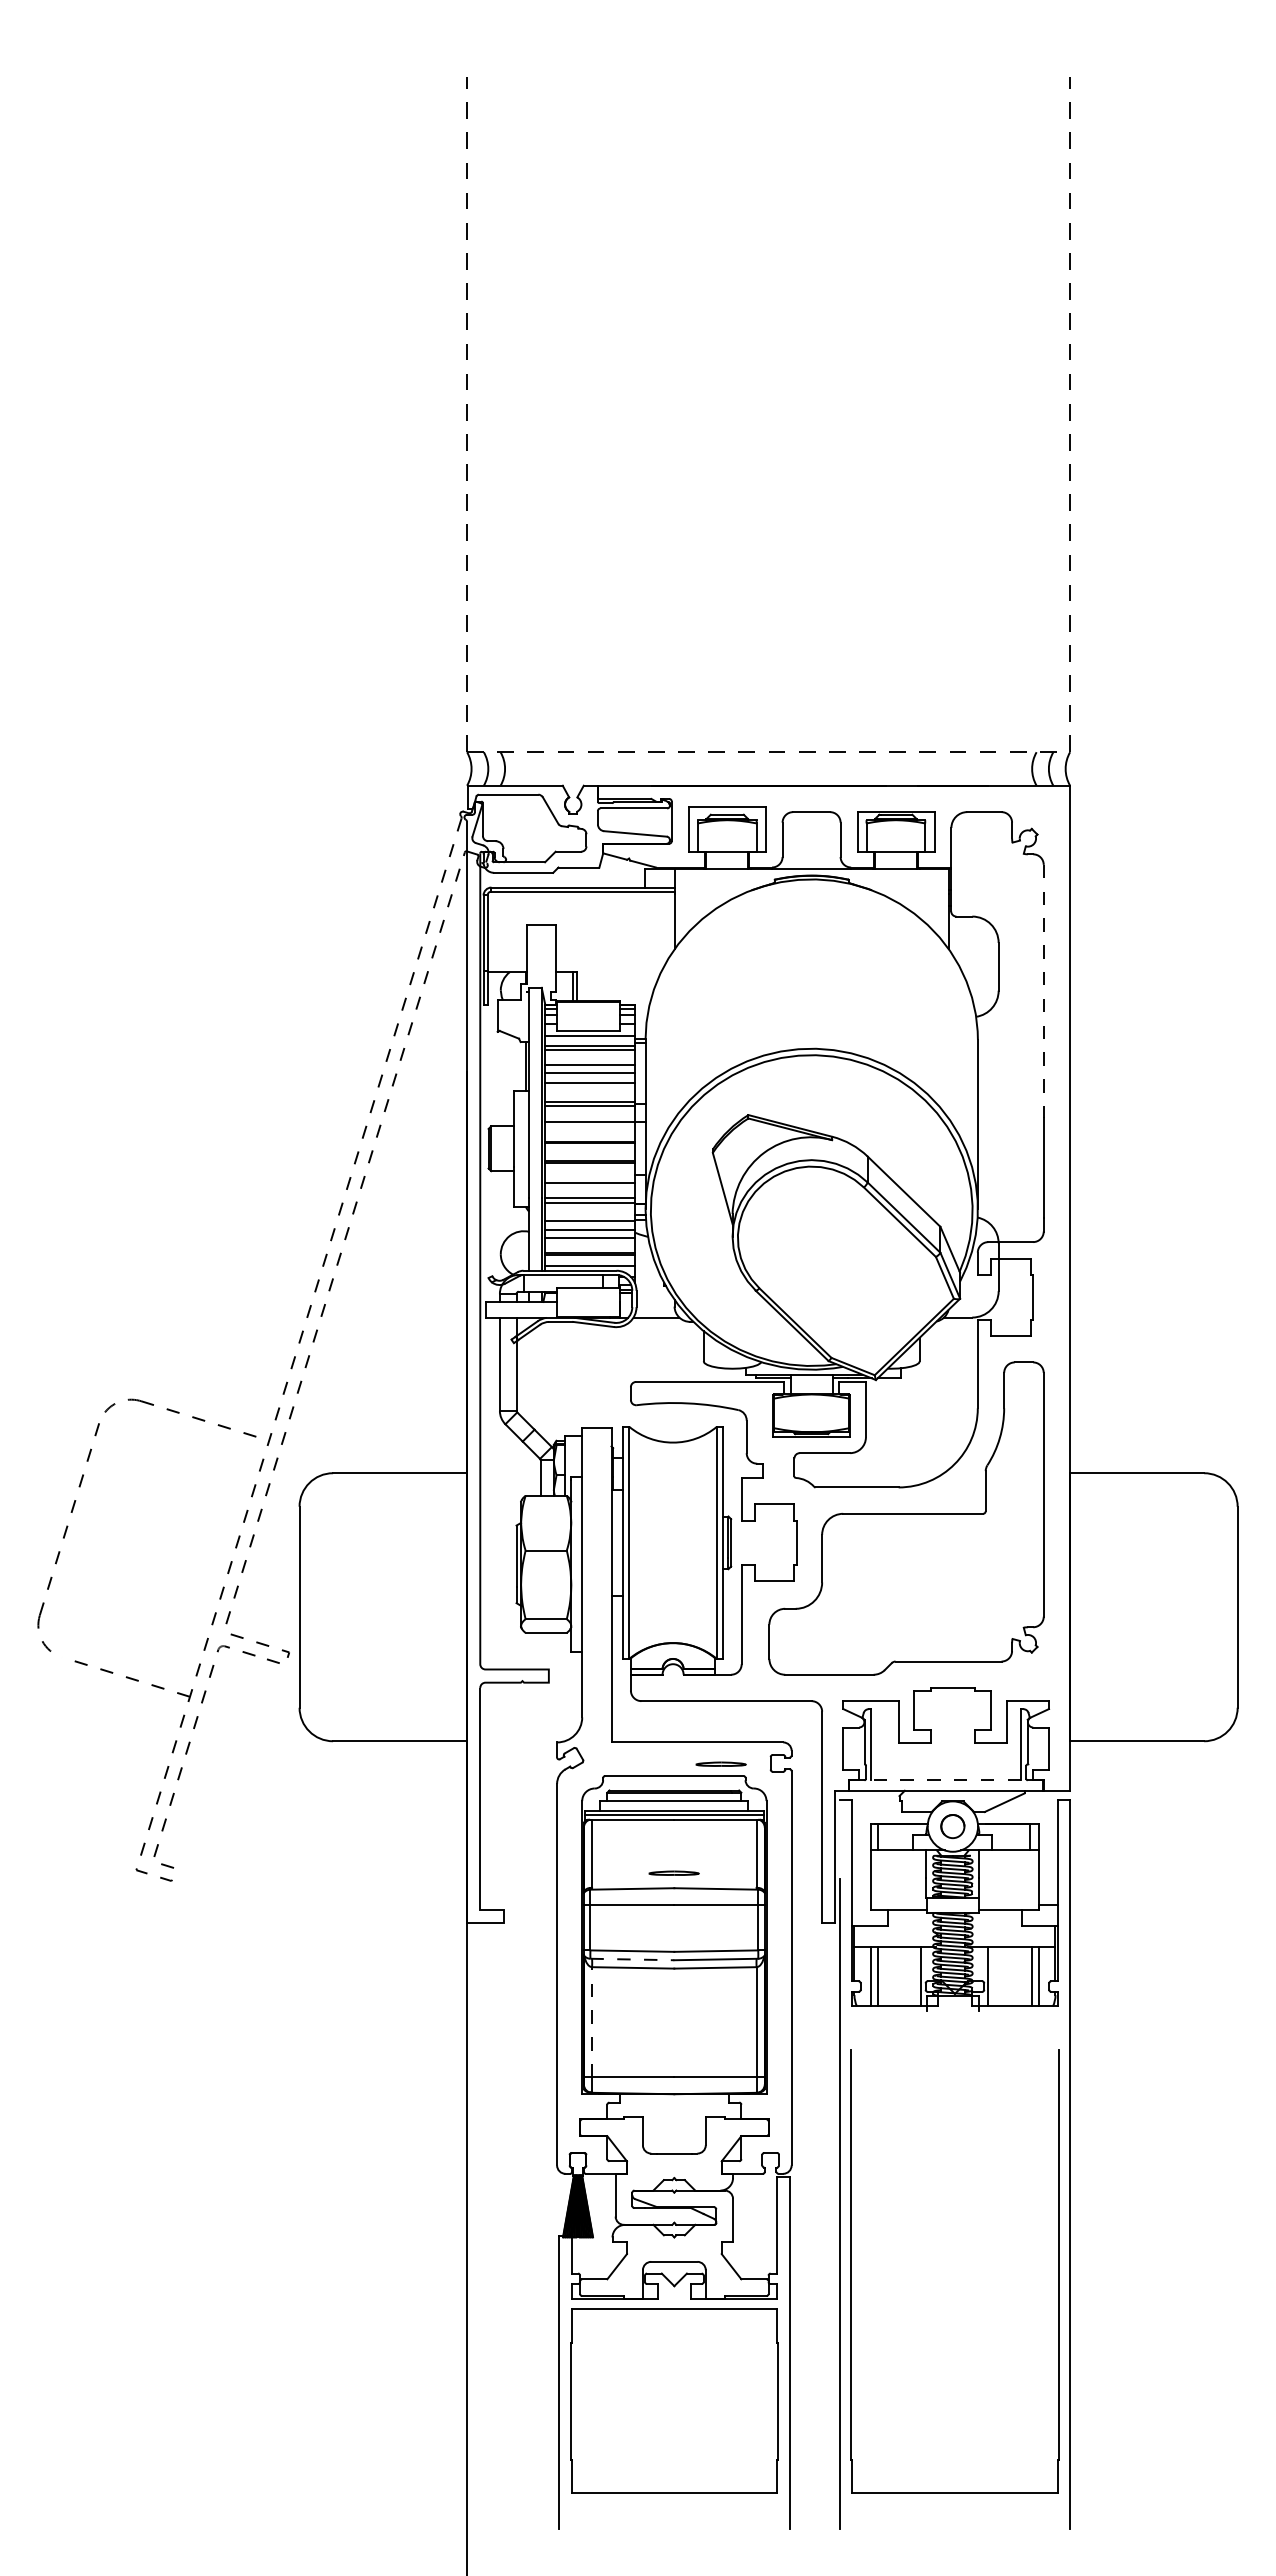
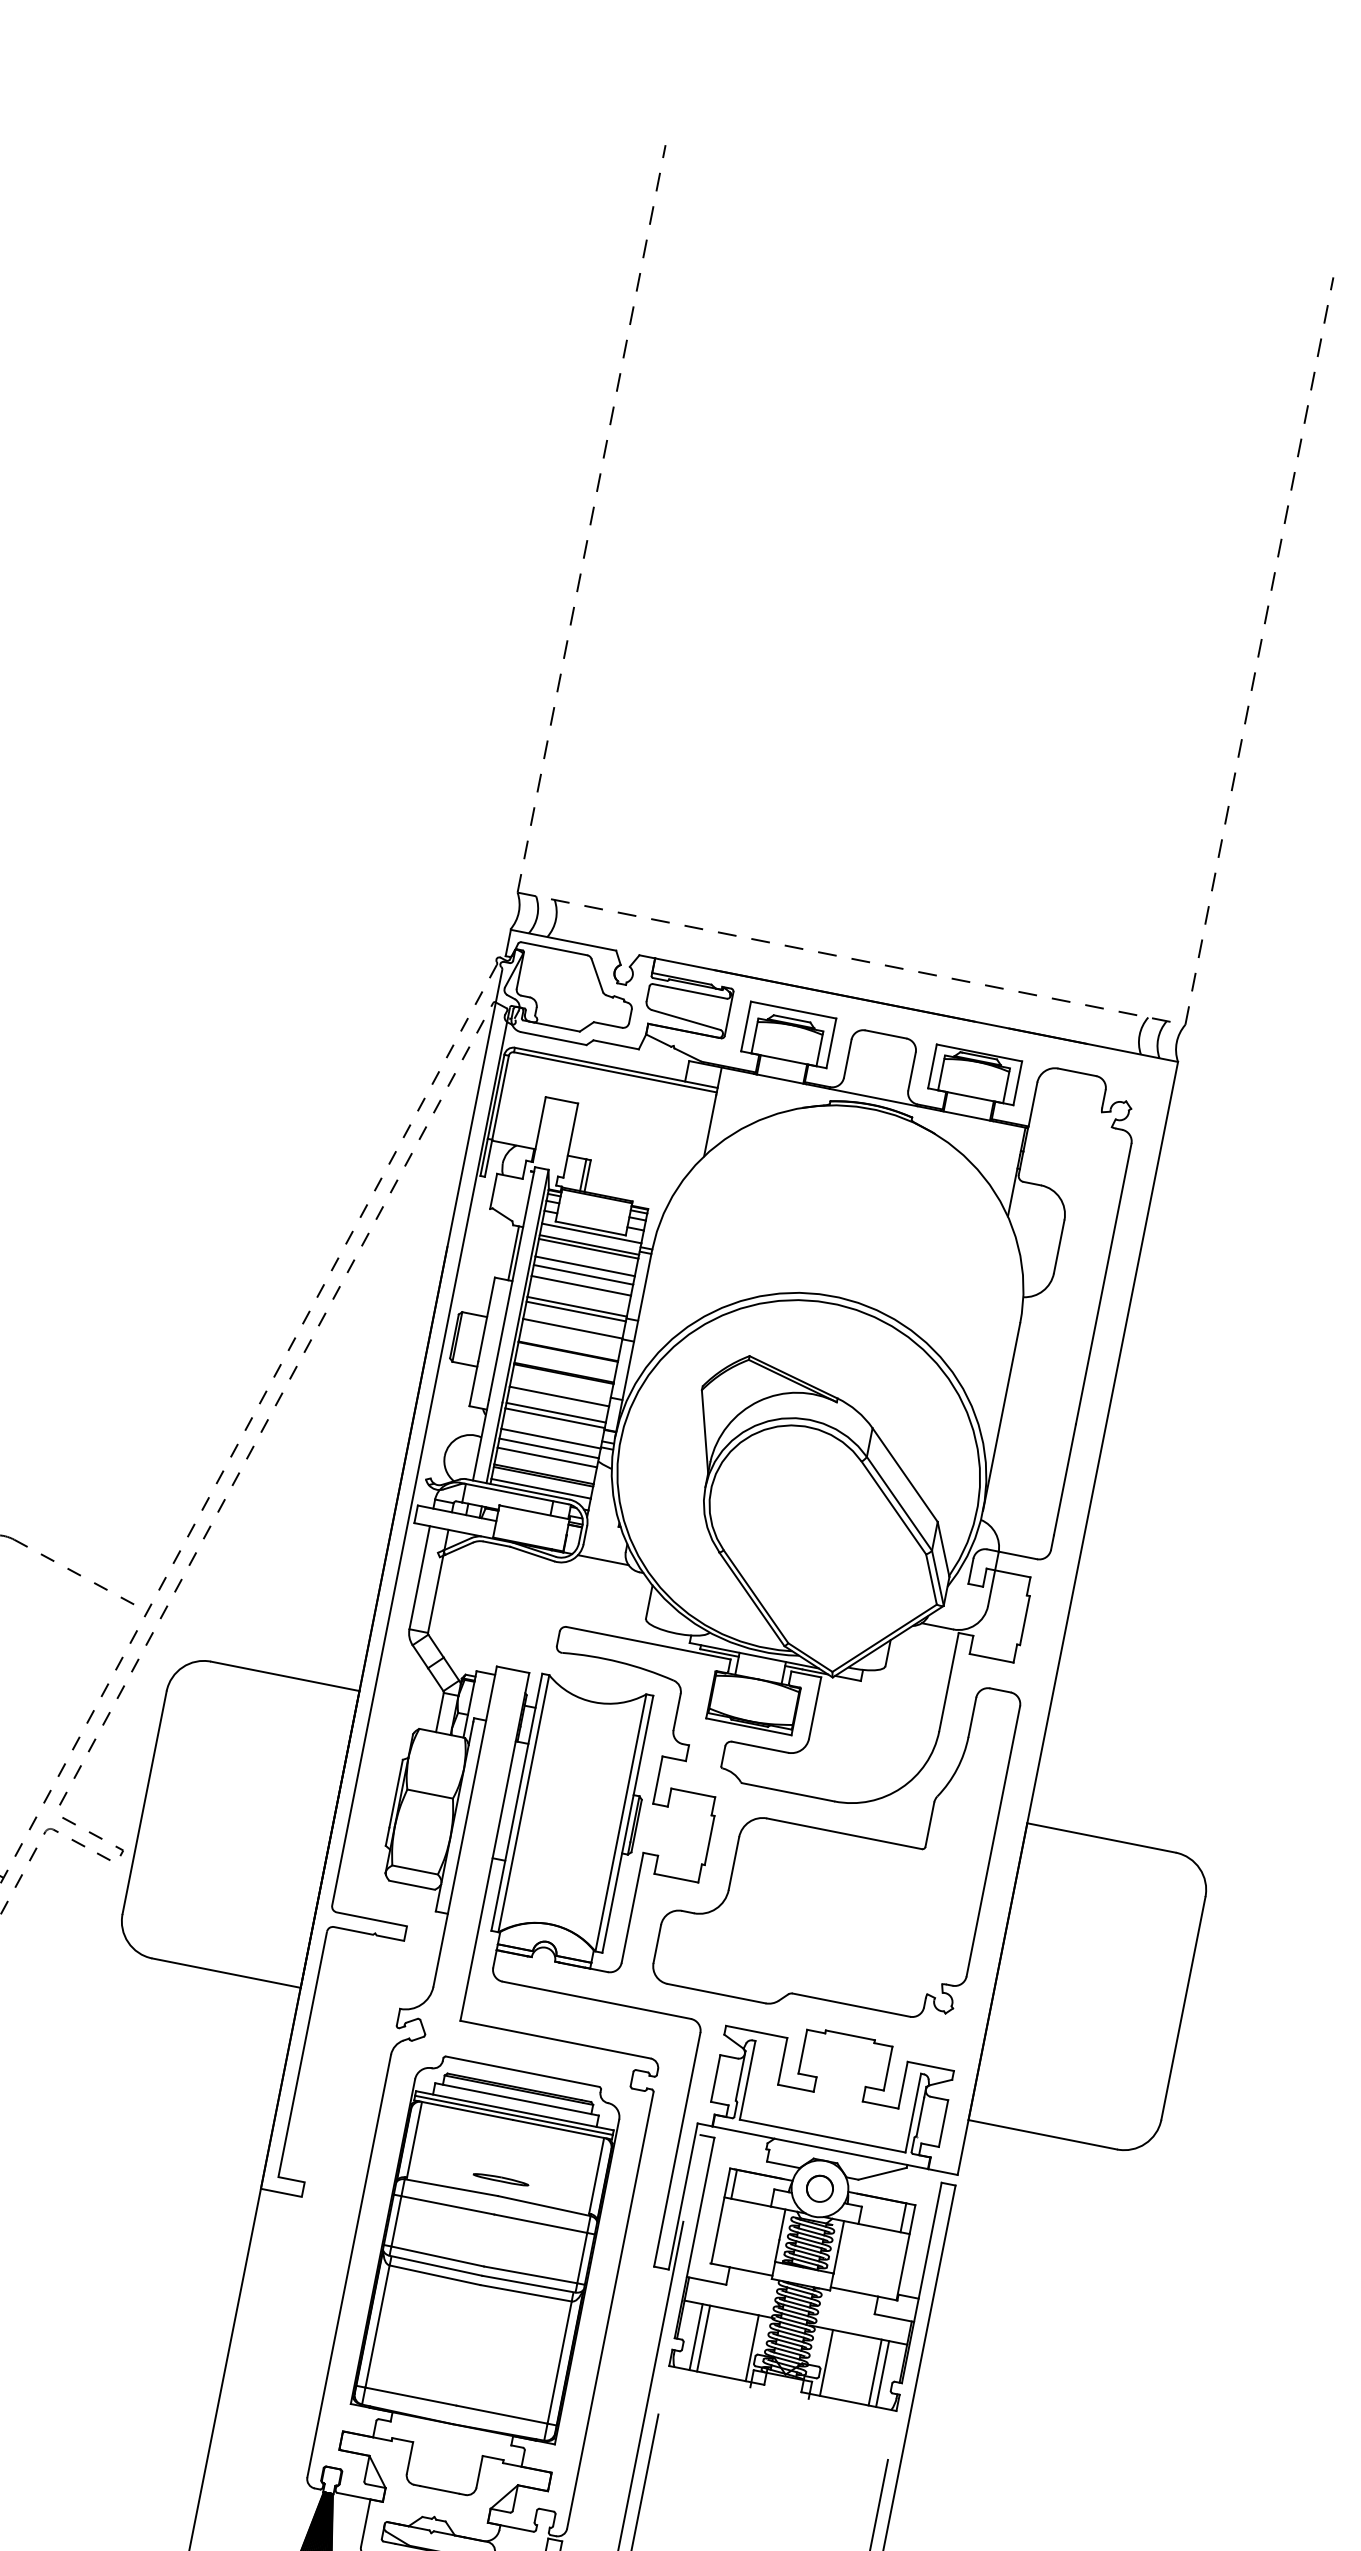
line: (1043, 991) -> (1103, 1283), dashed -> solid
part: (720, 1763) -> (576, 2068), removed
line: (946, 1780) -> (823, 2136), dashed -> solid
line: (632, 1959) -> (436, 2265), dashed -> solid
line: (592, 2021) -> (378, 2325), dashed -> solid

